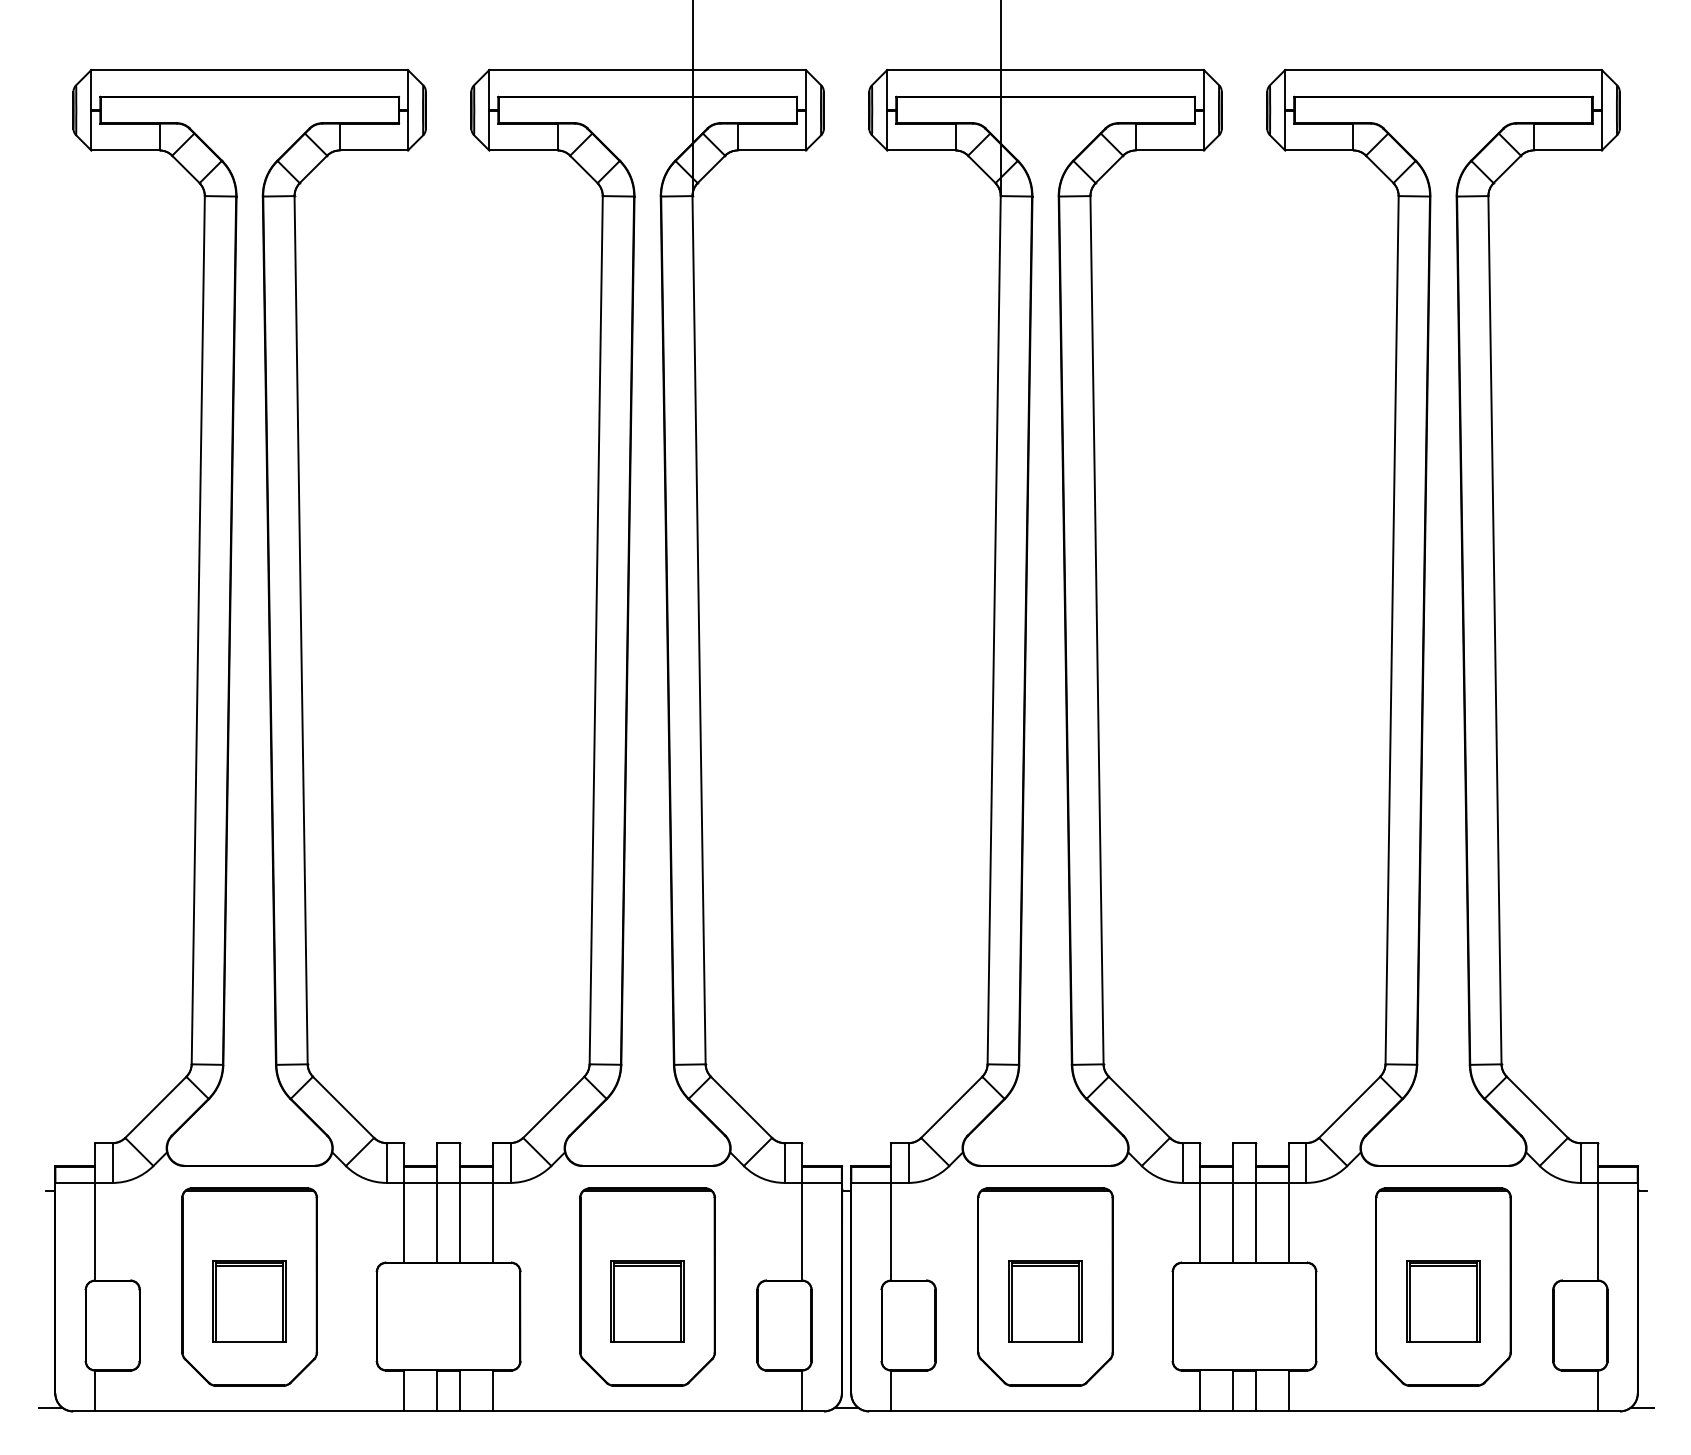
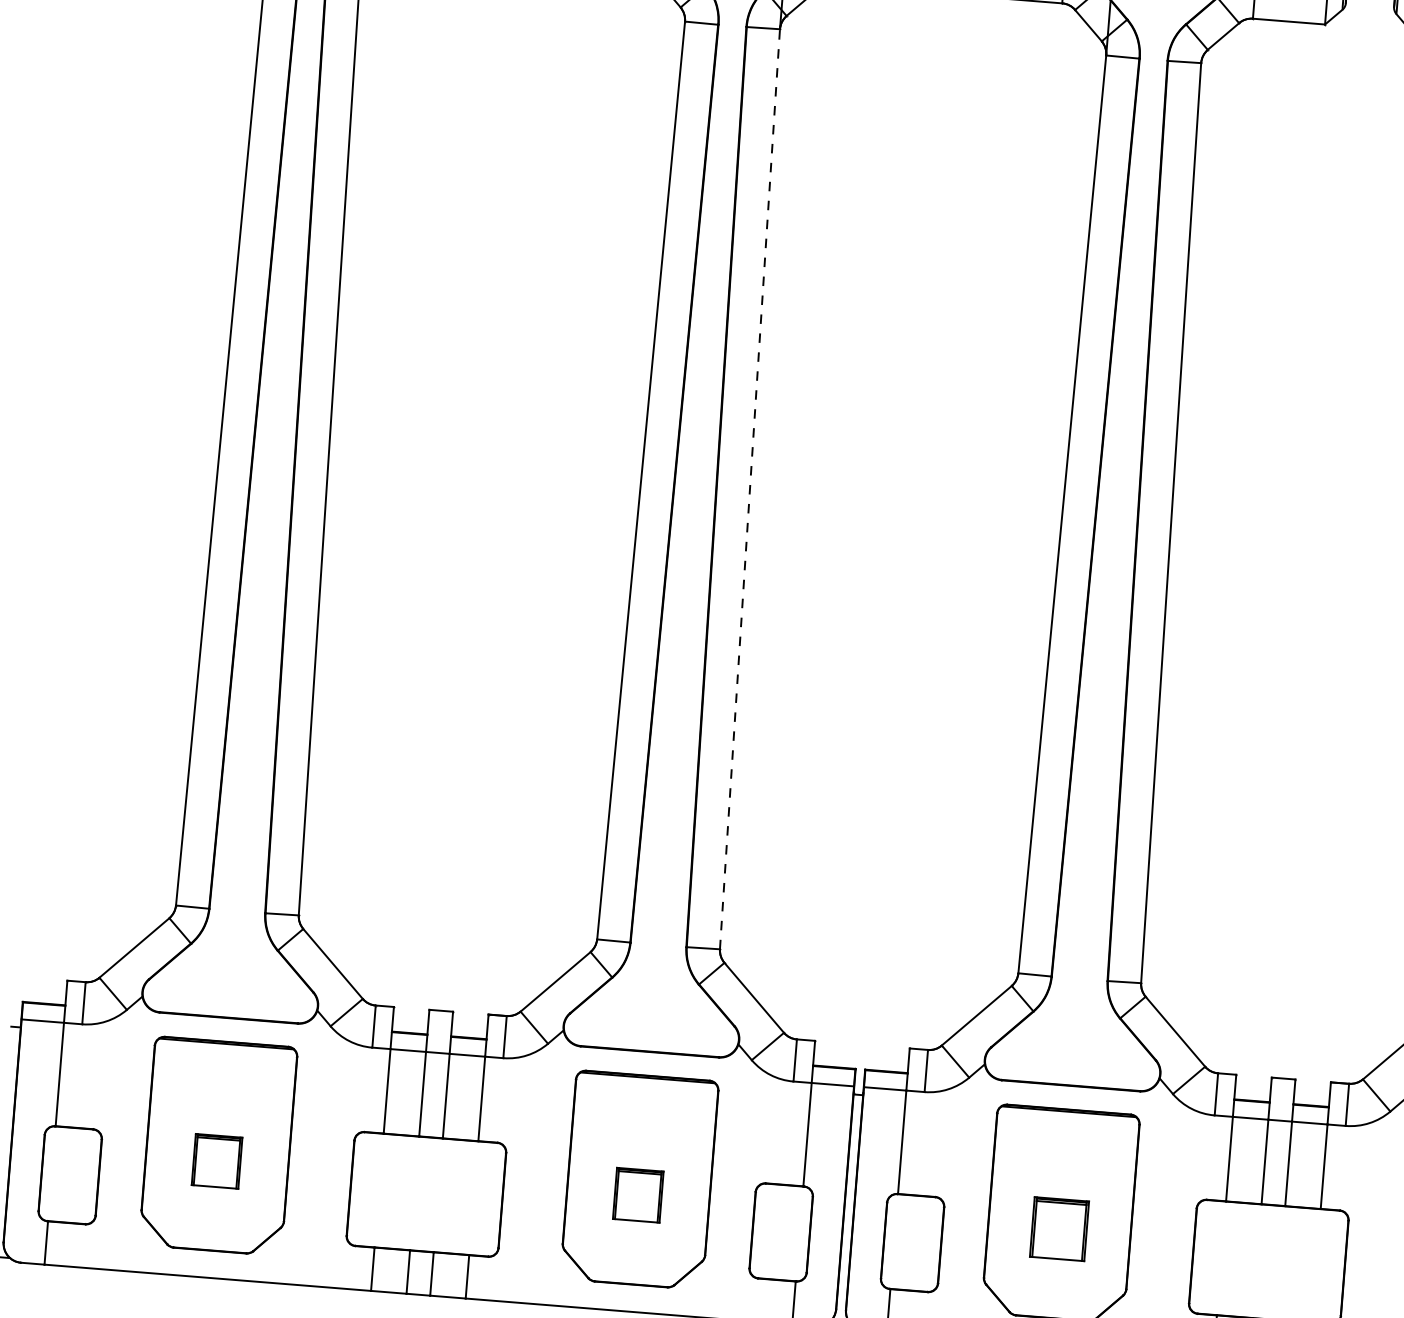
line: (699, 629) -> (750, 488), solid -> dashed
part: (249, 1301) -> (216, 1161), size x0.6
part: (647, 1301) -> (638, 1195), size x0.6
part: (1045, 1301) -> (1059, 1229), size x0.7

